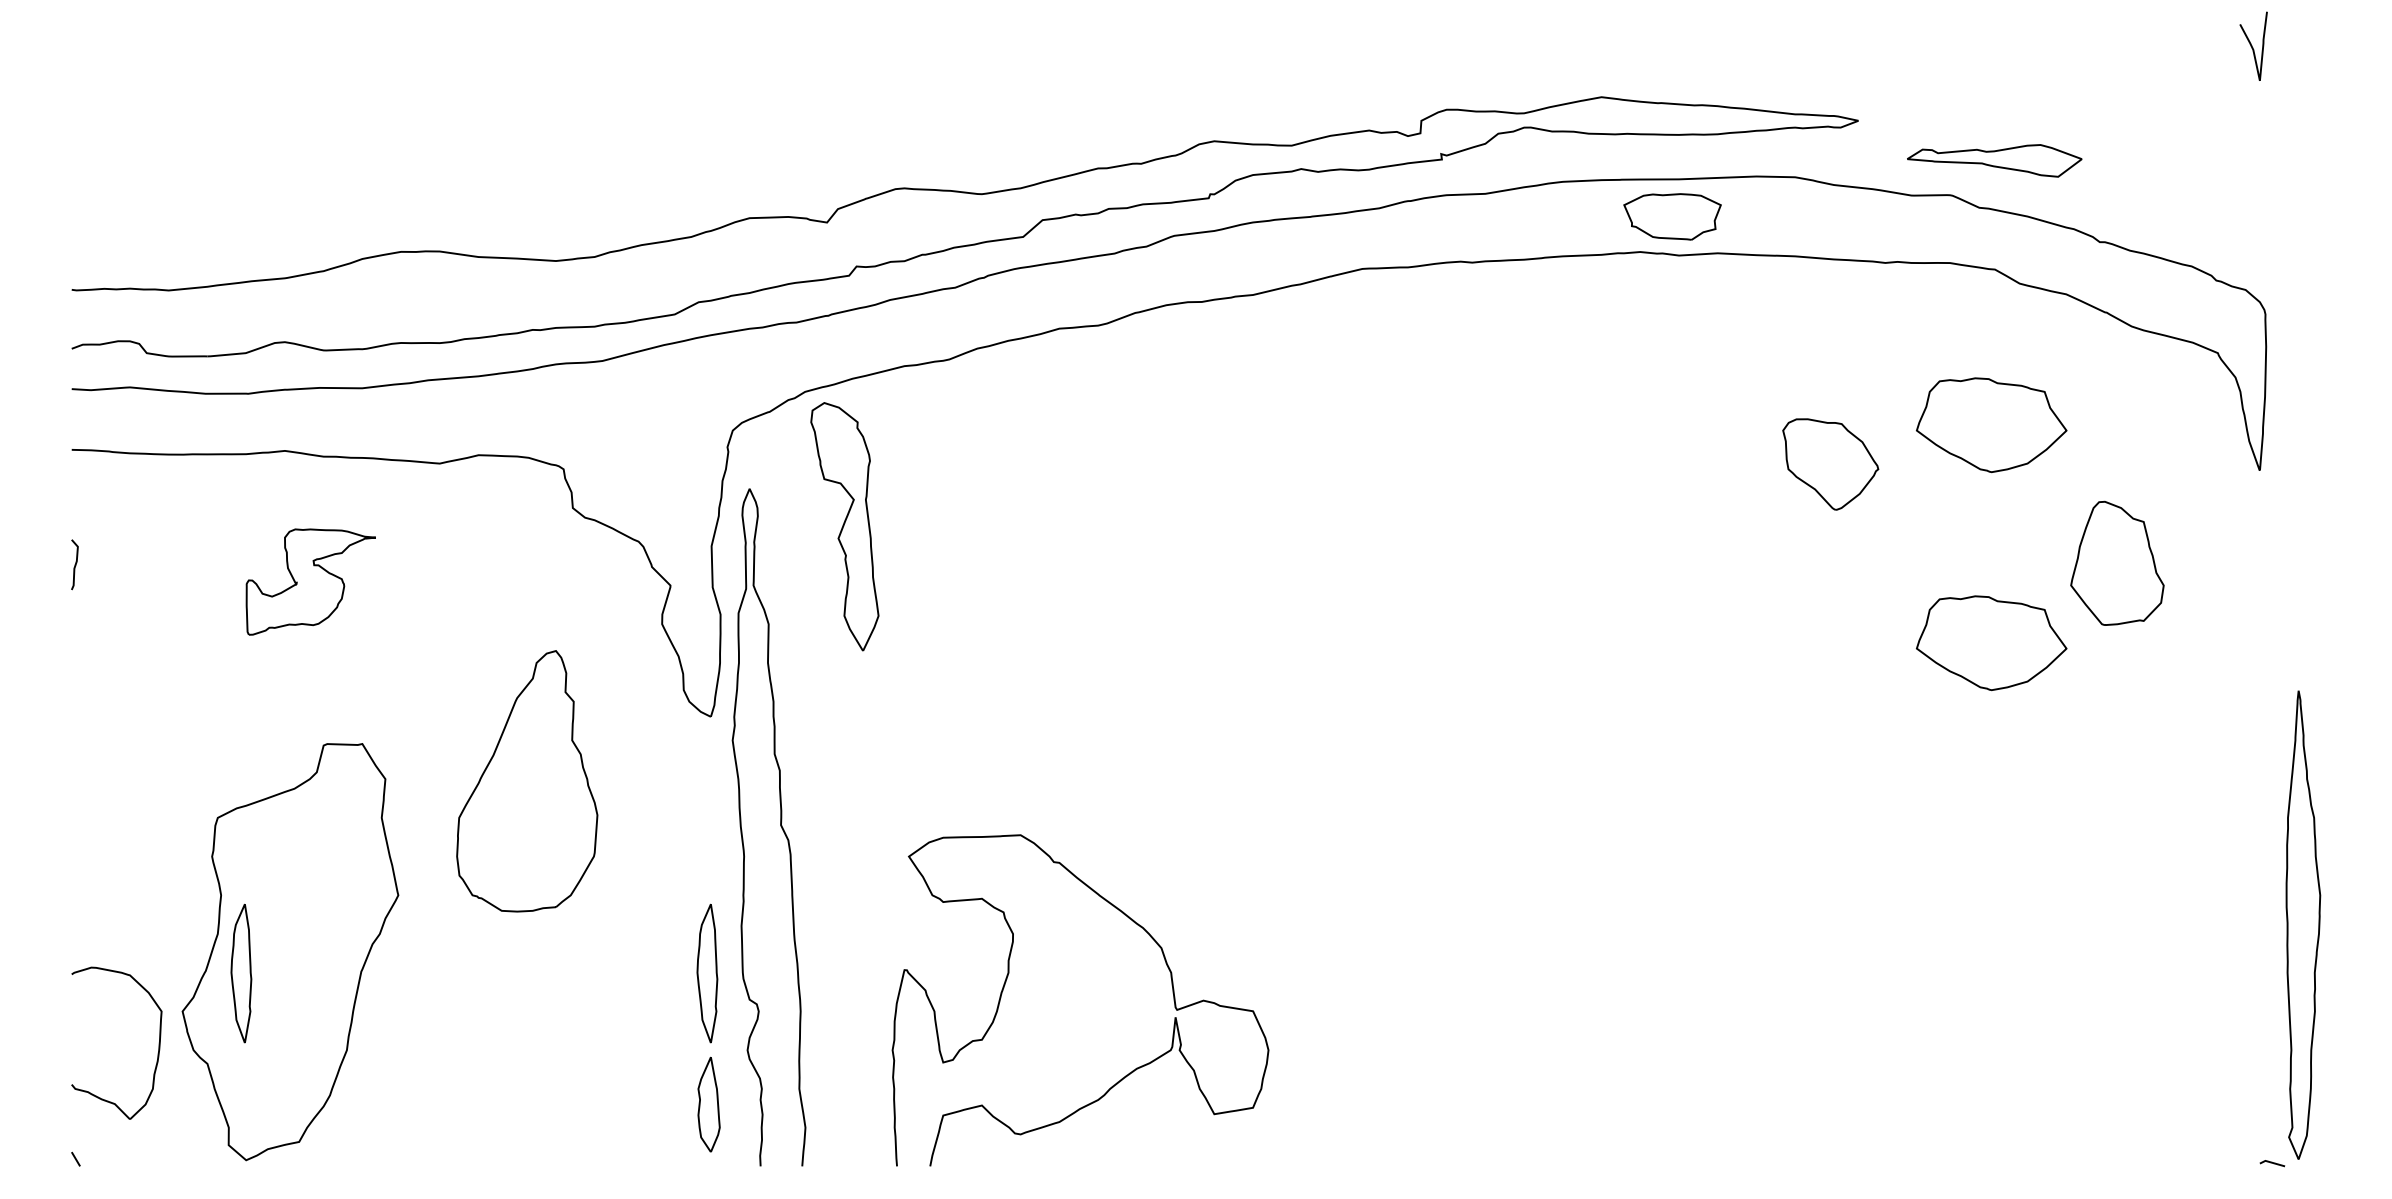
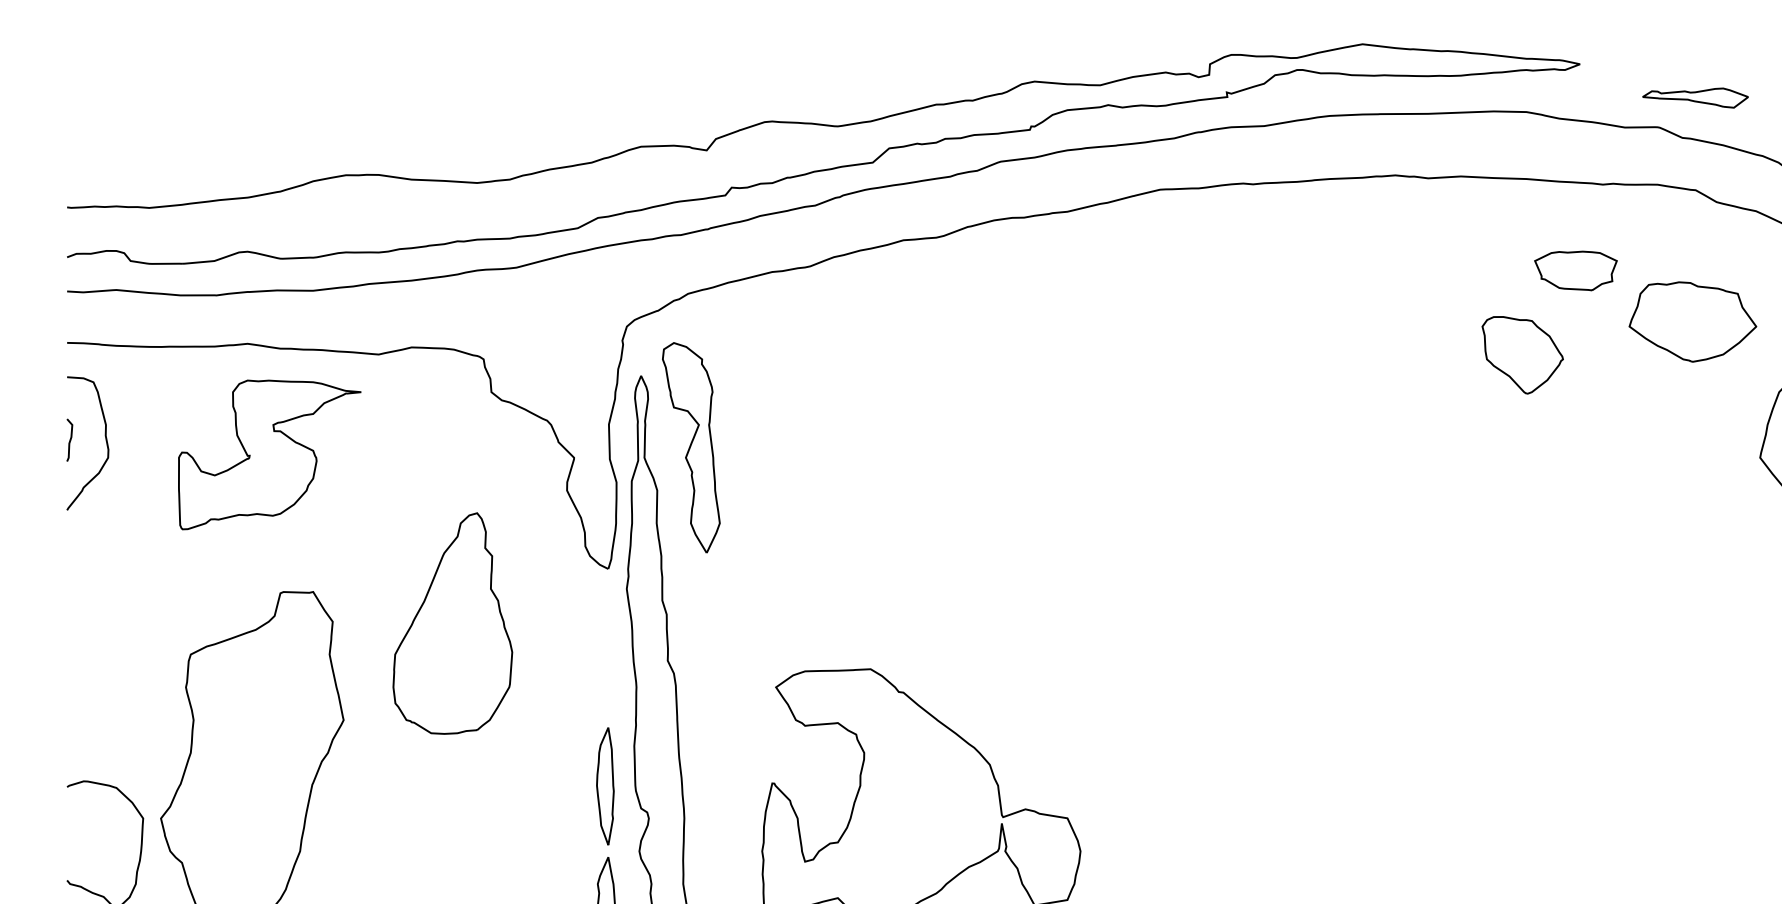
part: (1994, 160) -> (1695, 97), size x0.71
part: (1672, 216) -> (1575, 270), moved
part: (1830, 464) -> (1522, 355), moved
part: (844, 526) -> (691, 447), moved
curve: (117, 566) -> (105, 441), added
part: (310, 581) -> (269, 454), size x1.67
part: (1991, 643) -> (1692, 506), removed
part: (241, 973) -> (210, 786), removed

